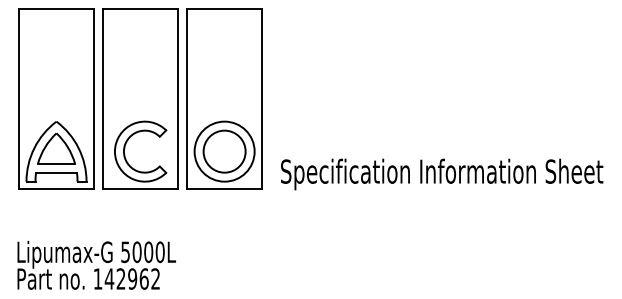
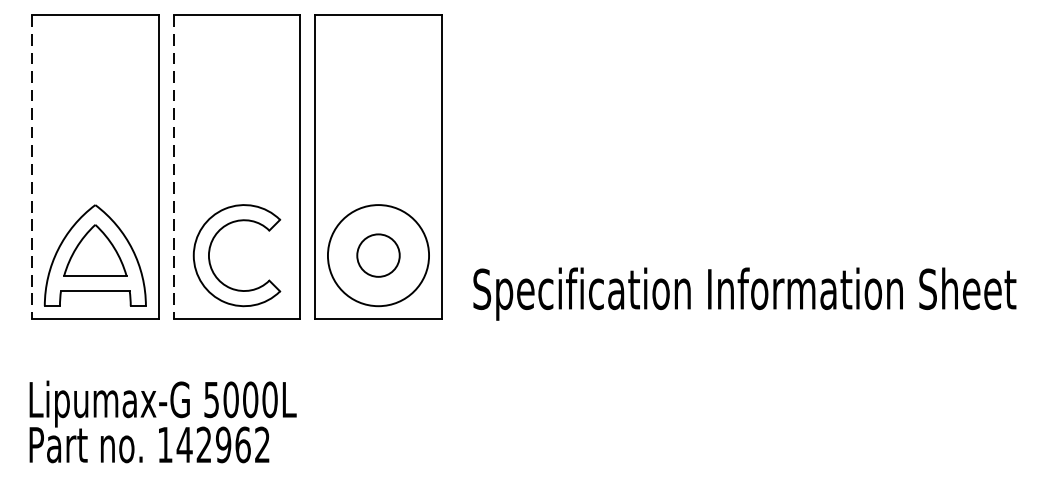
line: (19, 99) -> (32, 167), solid -> dashed
line: (103, 99) -> (174, 167), solid -> dashed
circle: (224, 151) -> (378, 255), size x0.6
text: (96, 264) -> (162, 420), moved

